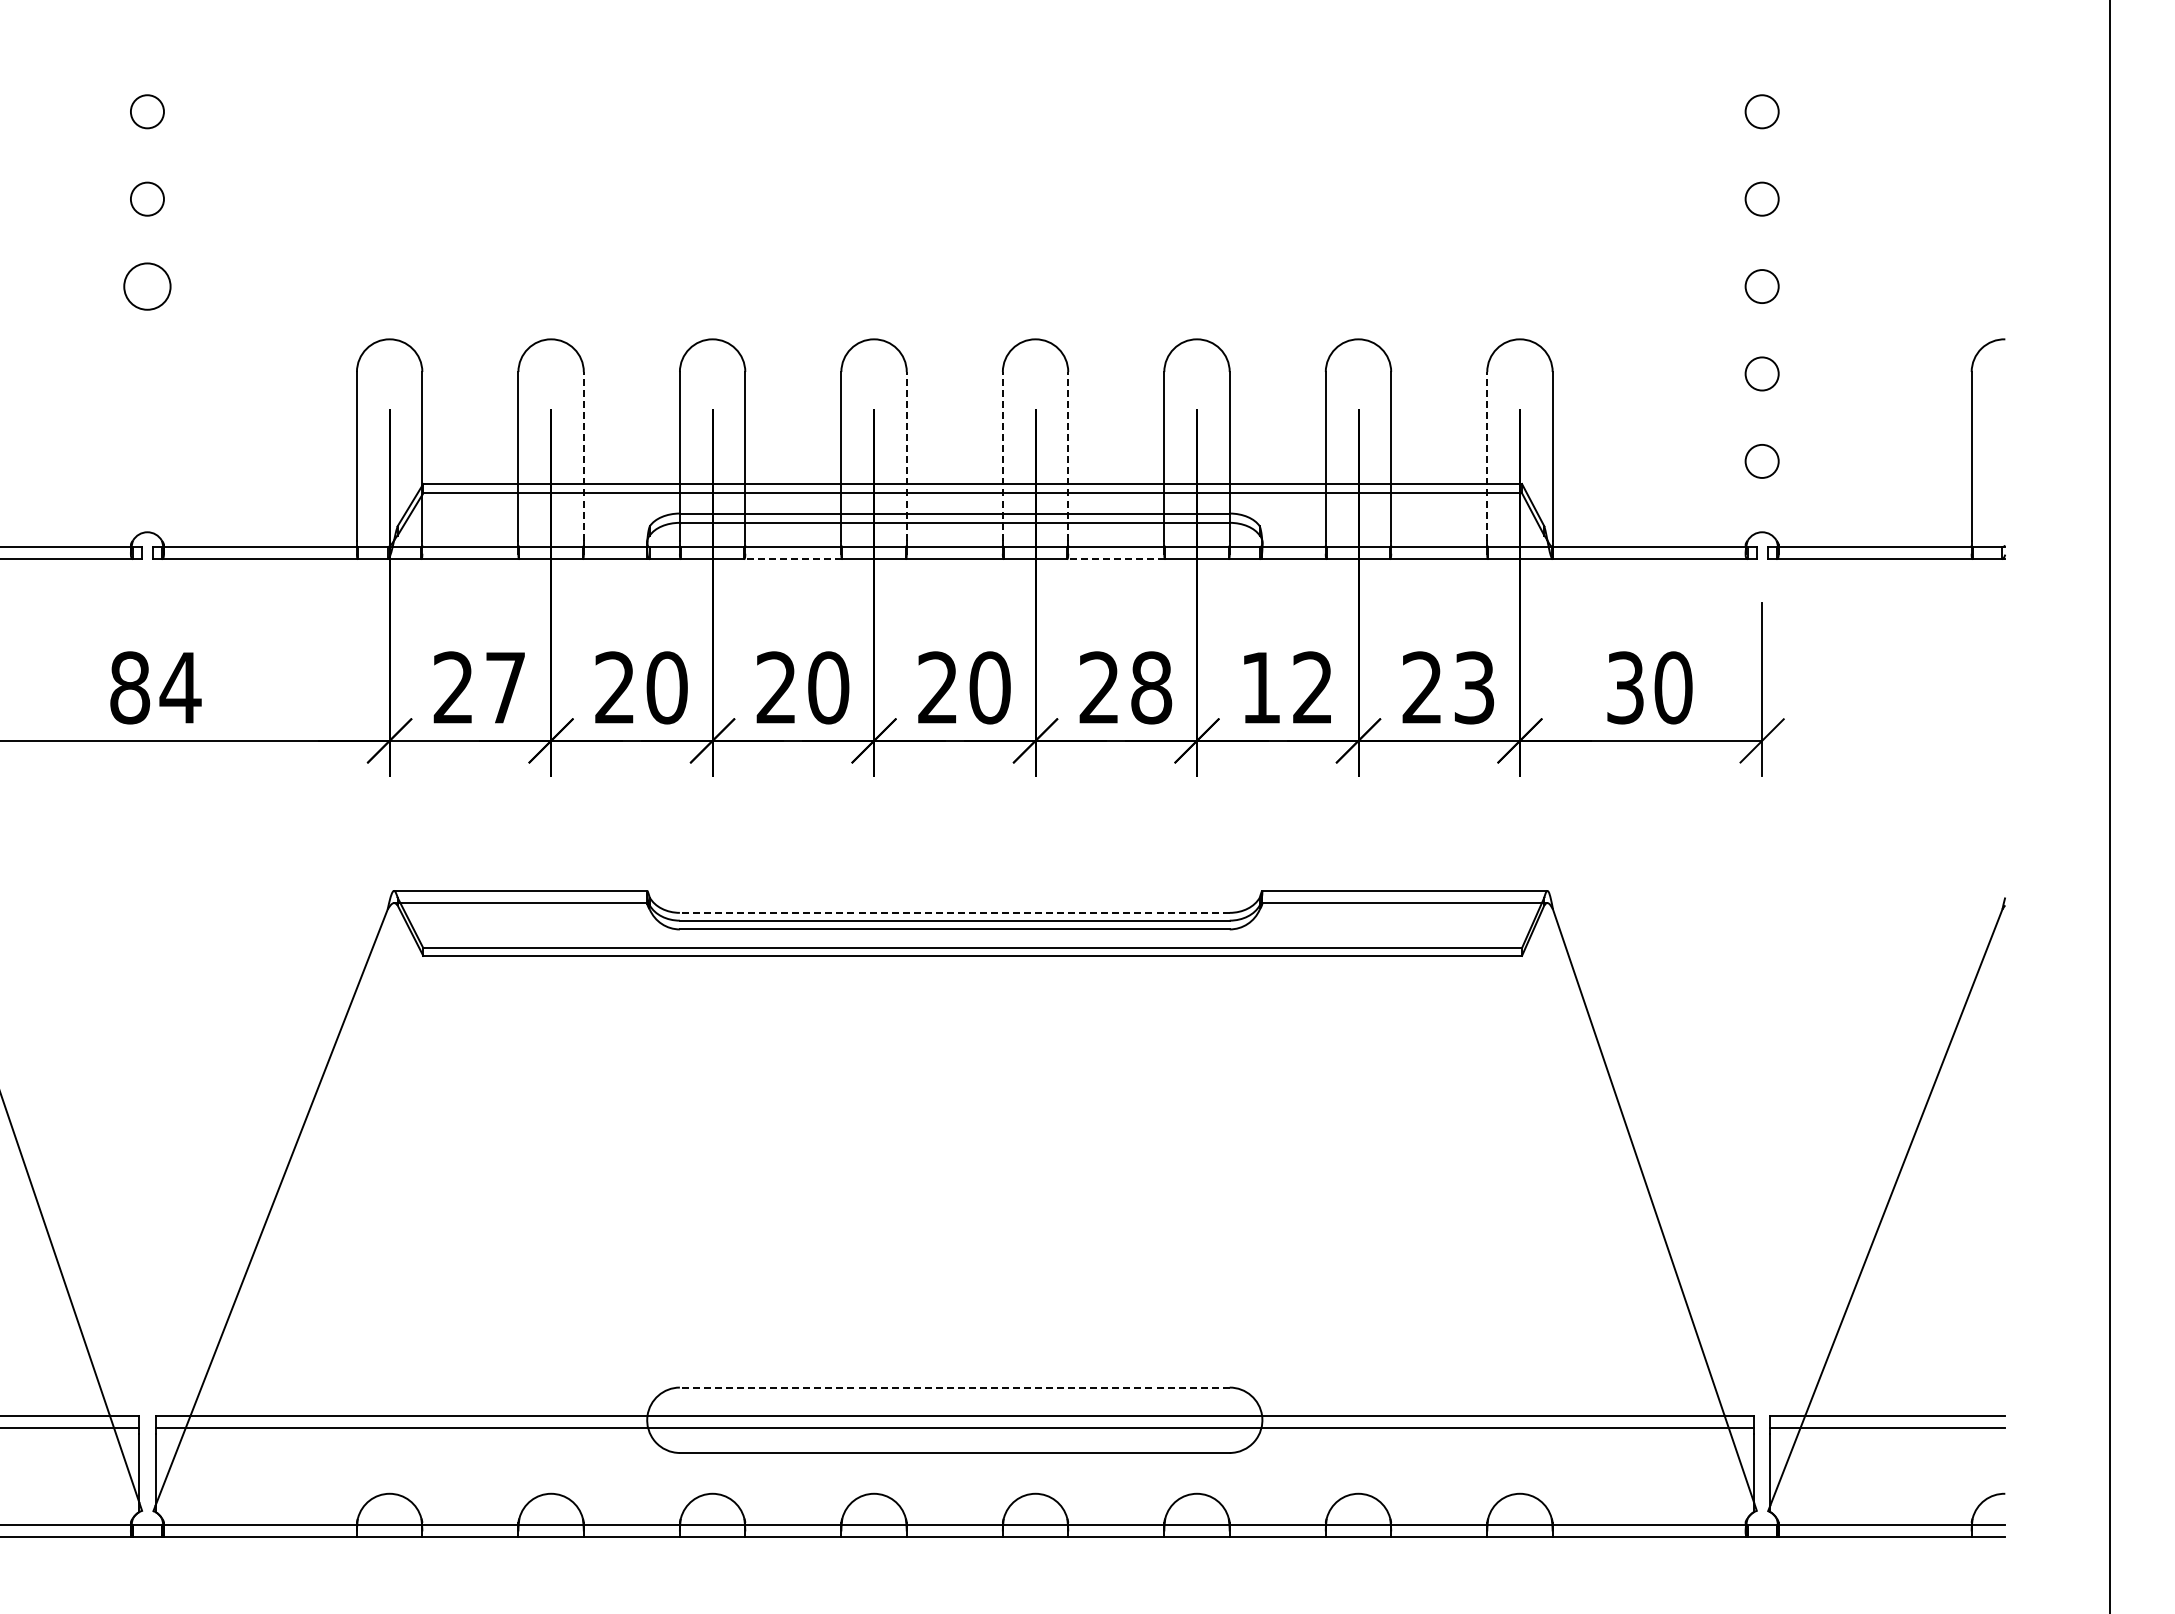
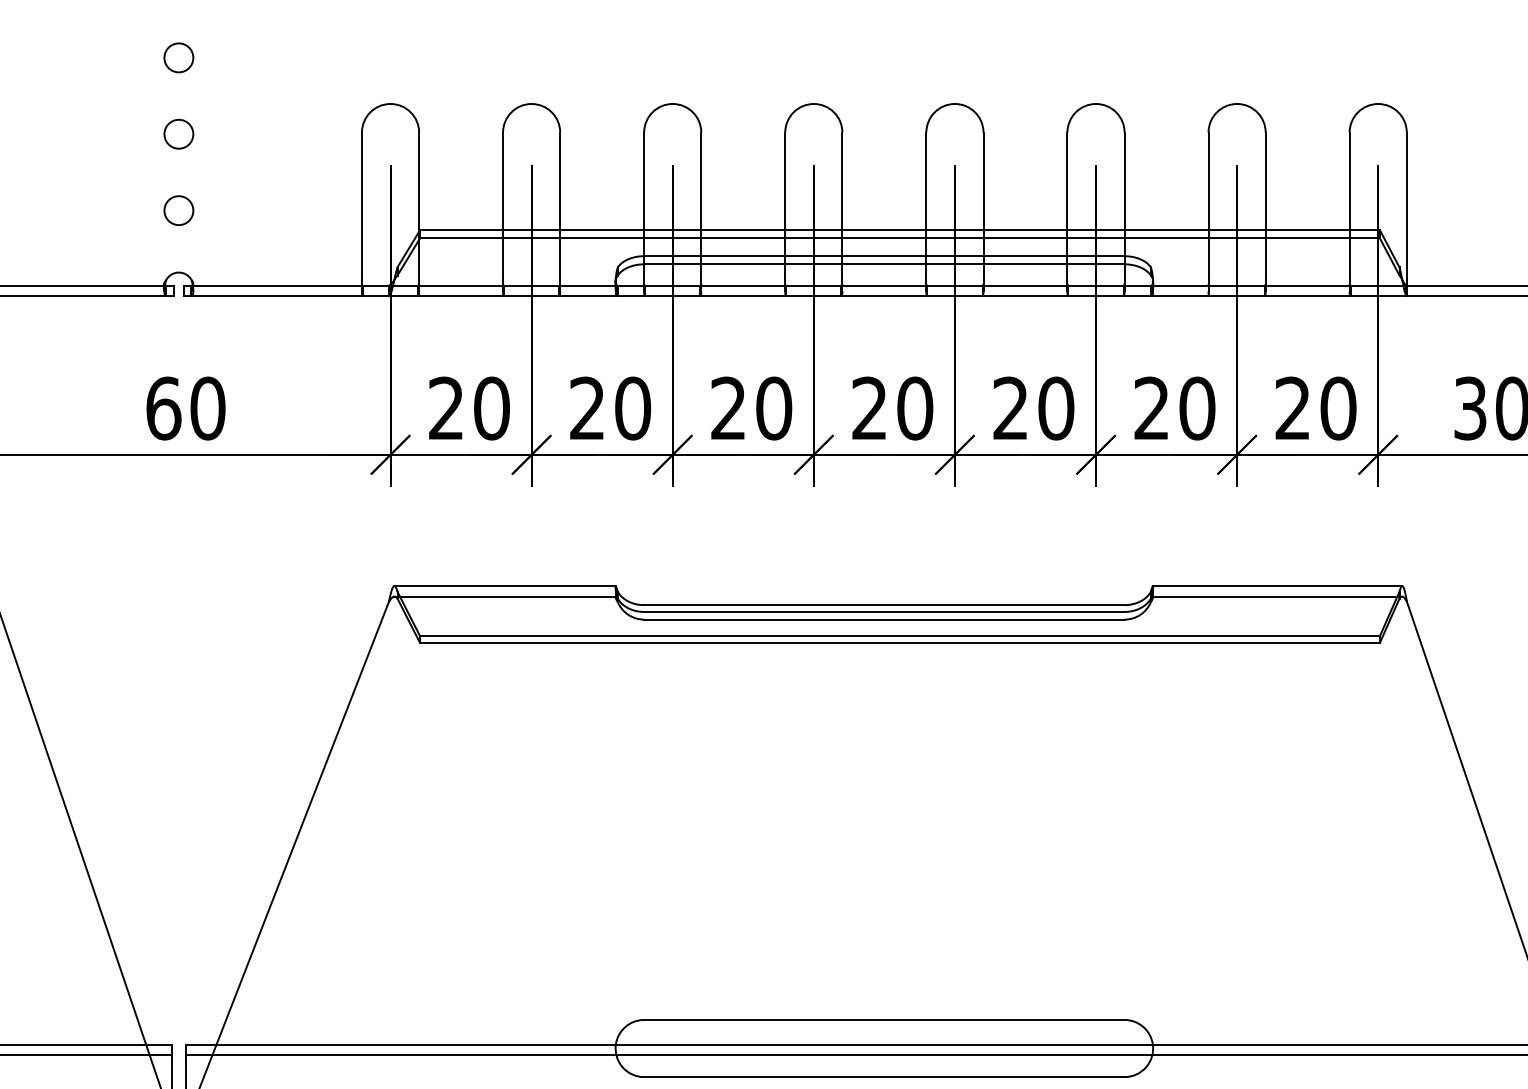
circle: (147, 286) -> (178, 57), size x0.71
circle: (147, 373) -> (178, 133), added
line: (583, 455) -> (559, 205), dashed -> solid
line: (906, 455) -> (842, 205), dashed -> solid
line: (1002, 455) -> (926, 205), dashed -> solid
line: (1068, 455) -> (983, 205), dashed -> solid
line: (1487, 455) -> (1349, 205), dashed -> solid
circle: (147, 461) -> (178, 210), added
line: (792, 559) -> (742, 296), dashed -> solid
line: (1115, 559) -> (1024, 296), dashed -> solid
text: (155, 687) -> (185, 408), 84 -> 60
text: (505, 687) -> (491, 408), 27 -> 20
text: (1151, 687) -> (1056, 408), 28 -> 20
text: (1287, 687) -> (1175, 408), 12 -> 20
text: (1474, 687) -> (1338, 408), 23 -> 20
line: (954, 912) -> (884, 604), dashed -> solid
line: (954, 1387) -> (884, 1019), dashed -> solid

